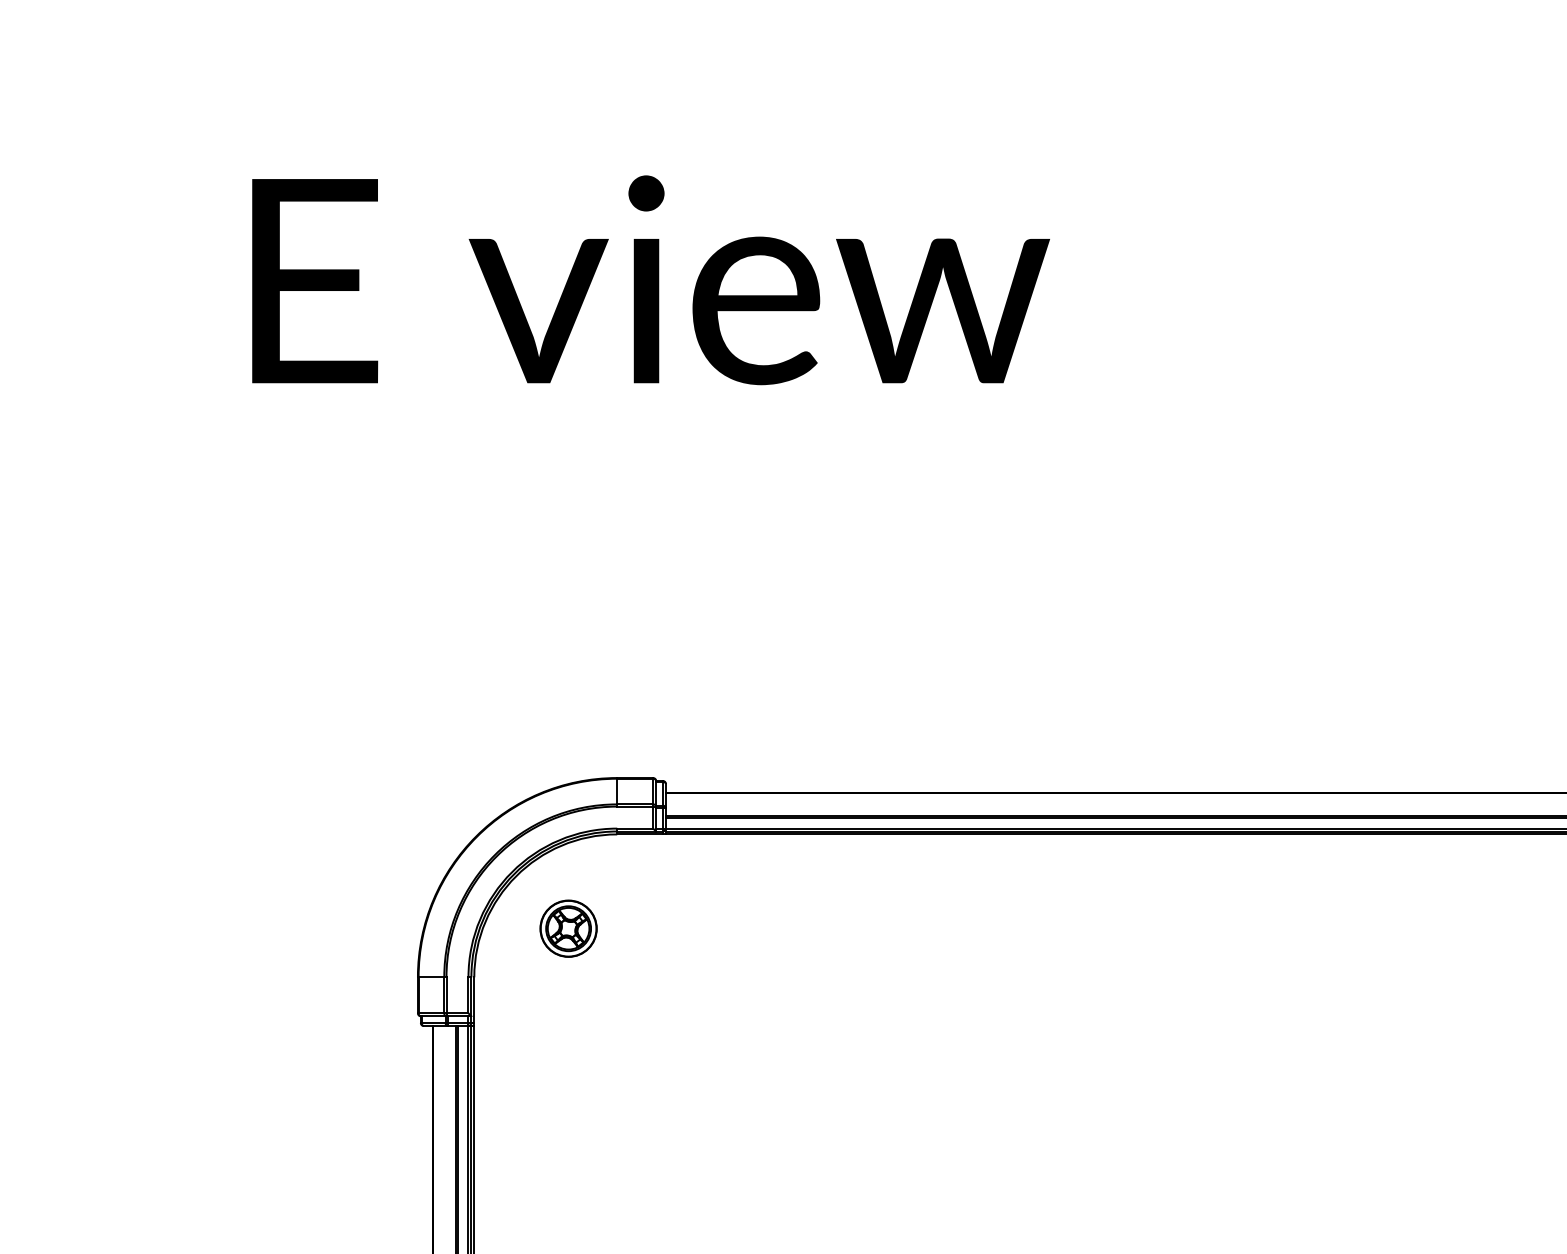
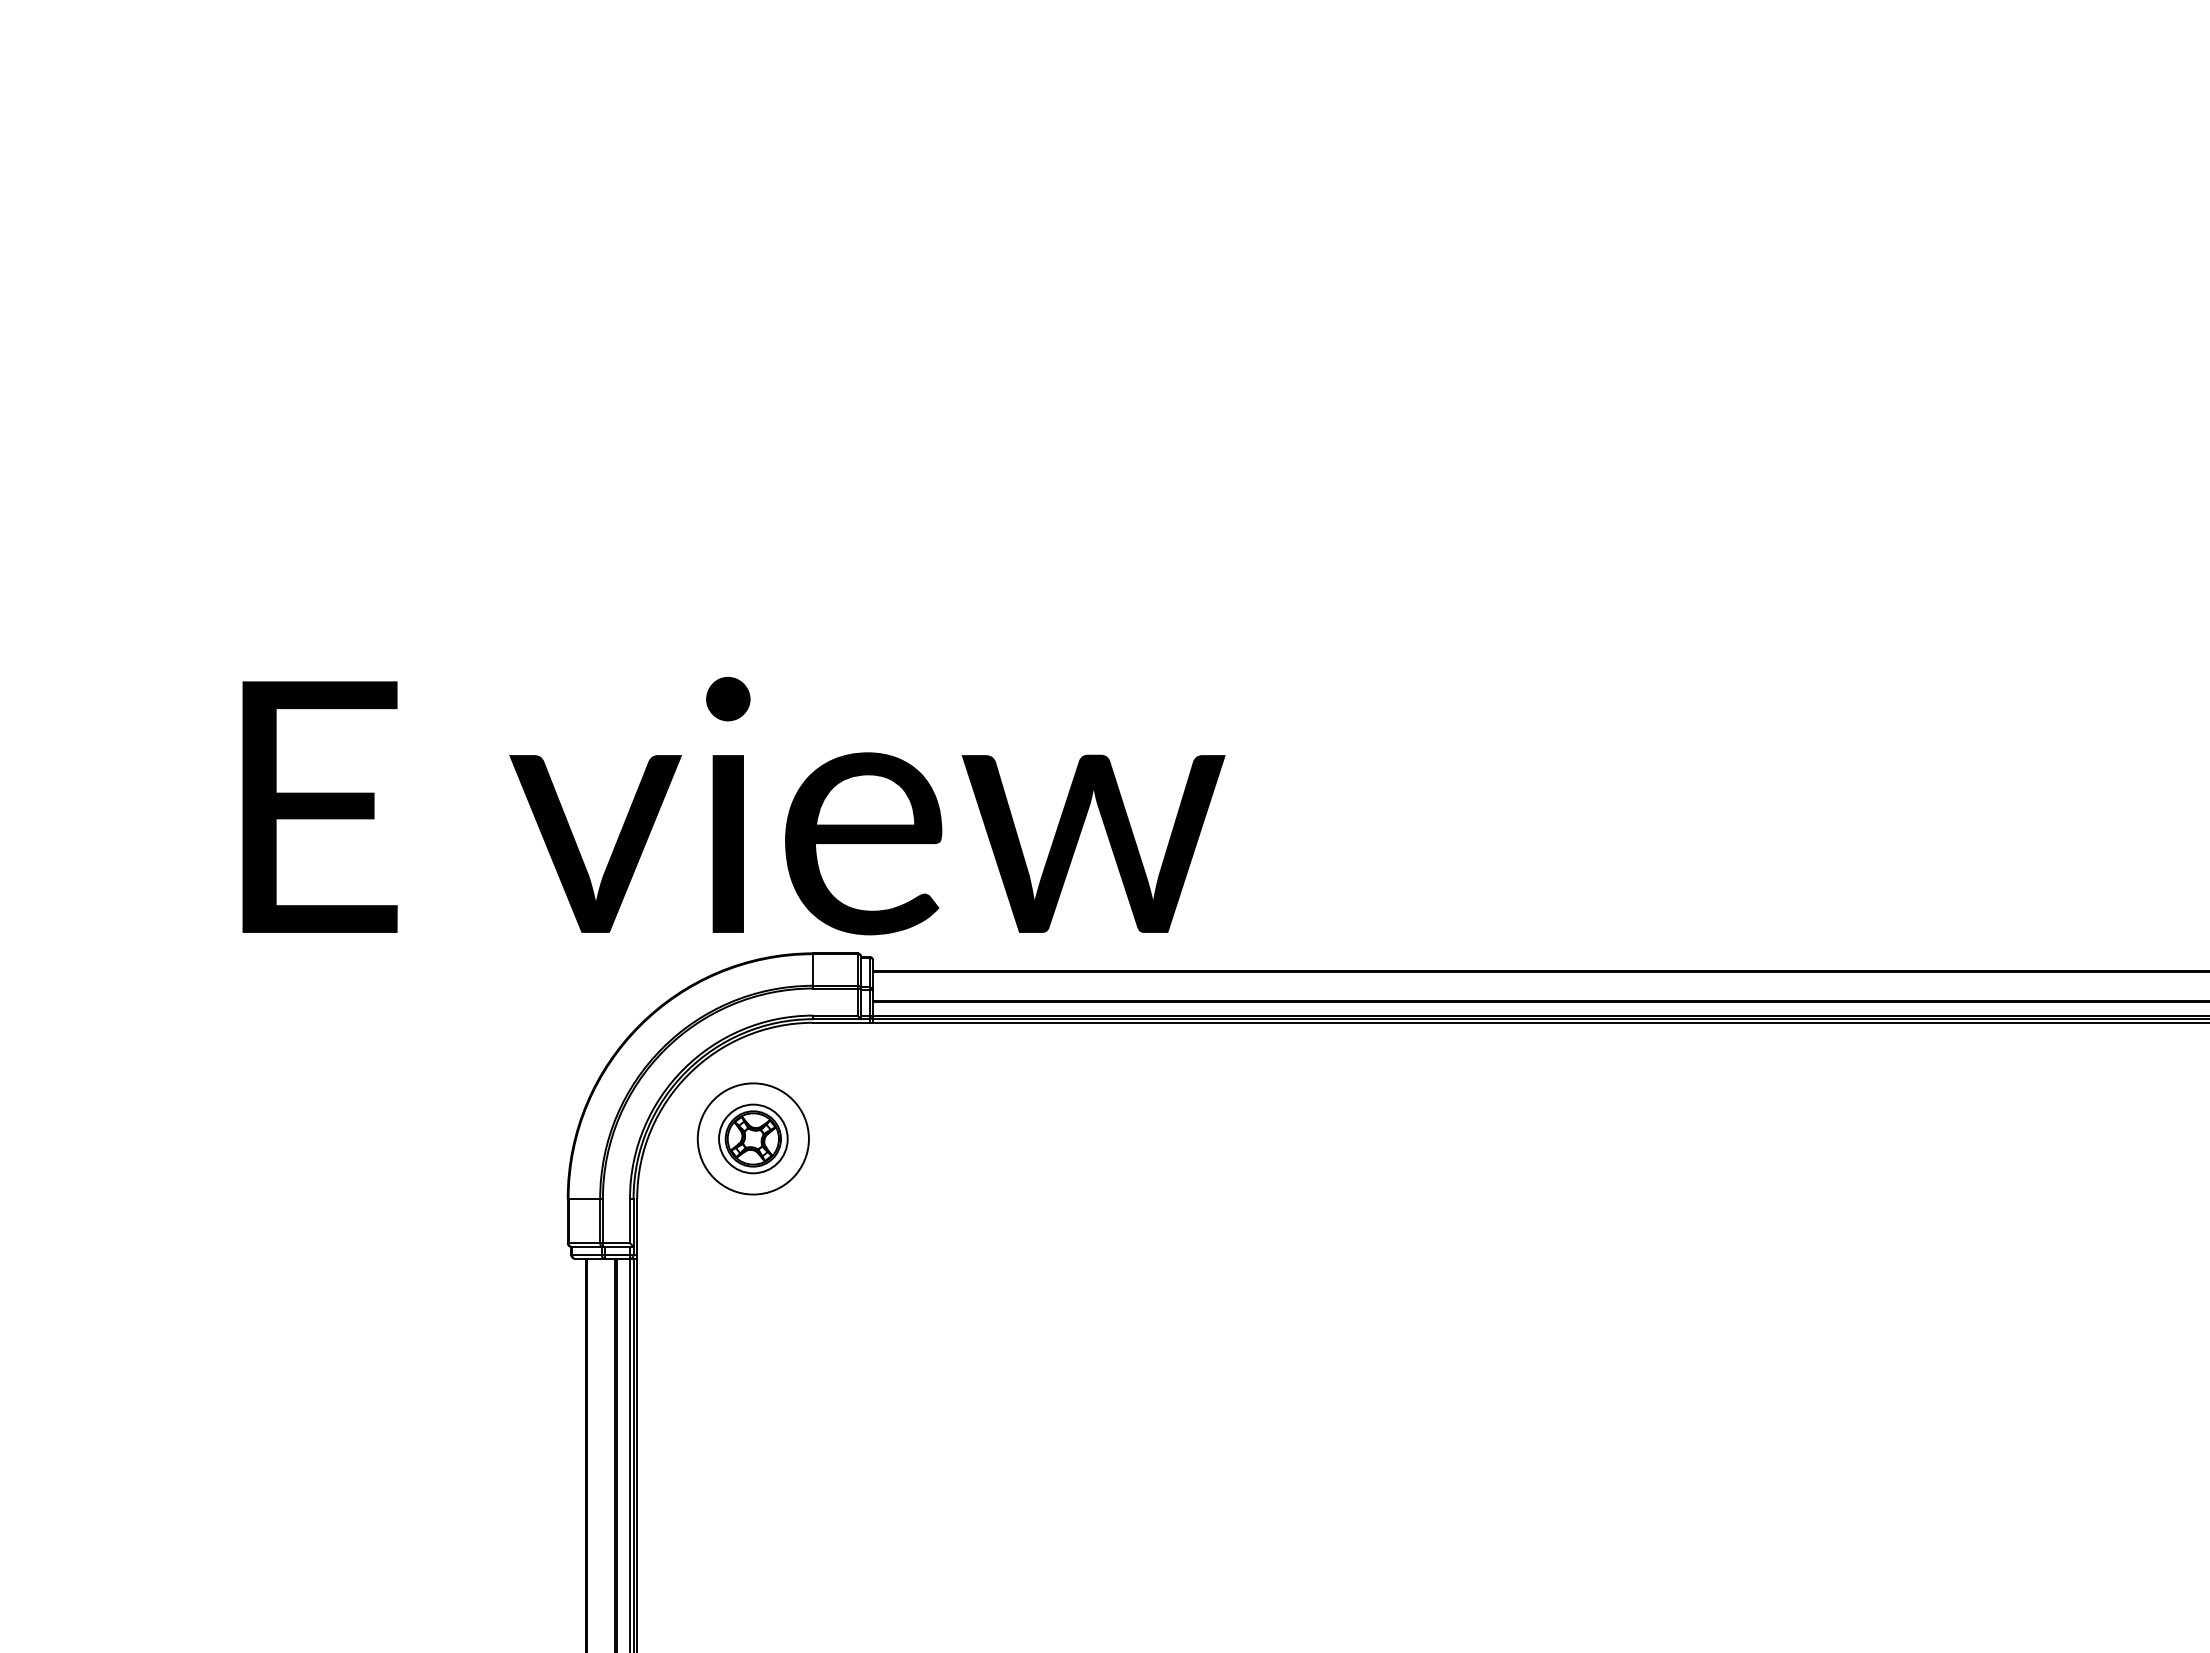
text: (650, 279) -> (733, 805), moved
circle: (568, 928) -> (753, 1138), size x1.6

